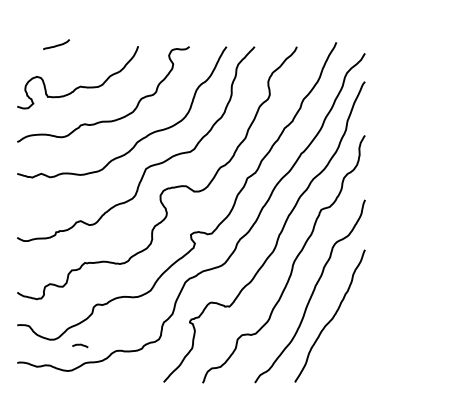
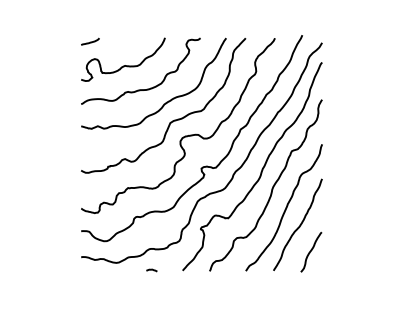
curve: (56, 44) -> (90, 41), moved
curve: (79, 345) -> (151, 270), moved
curve: (349, 354) -> (311, 251), added

